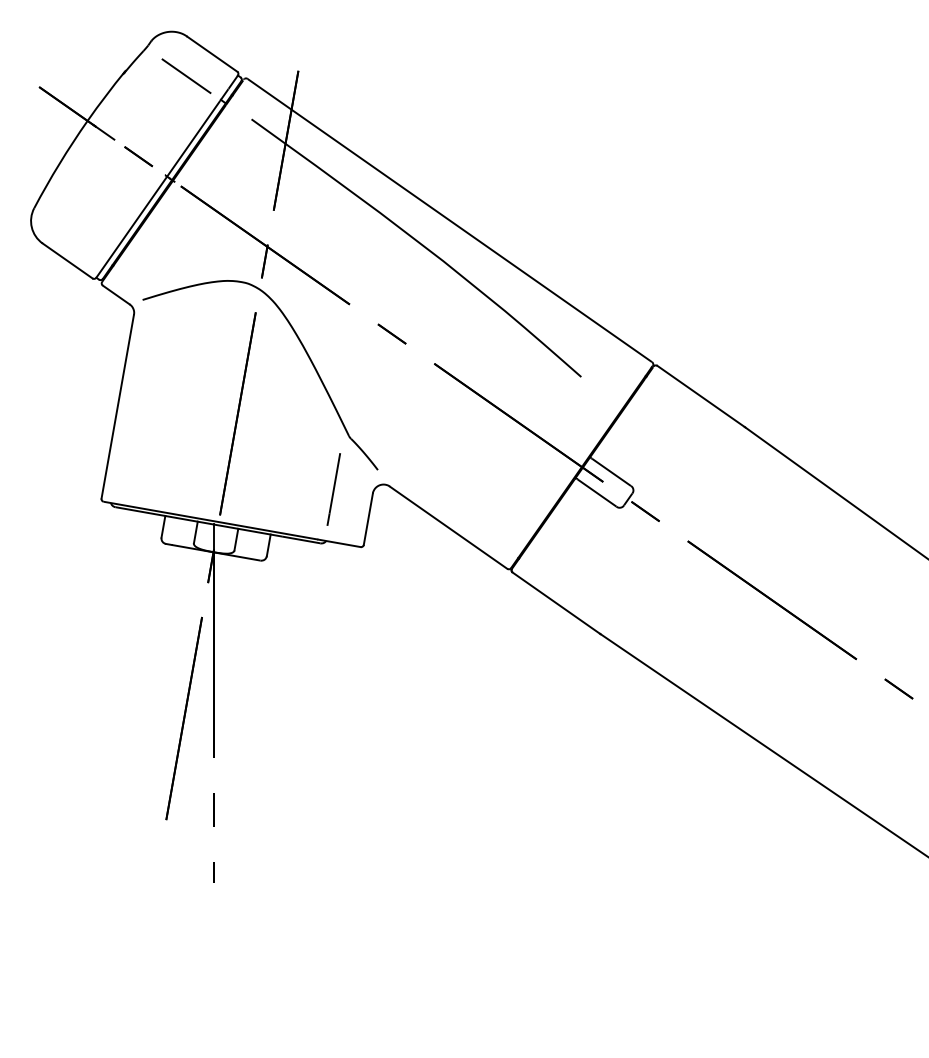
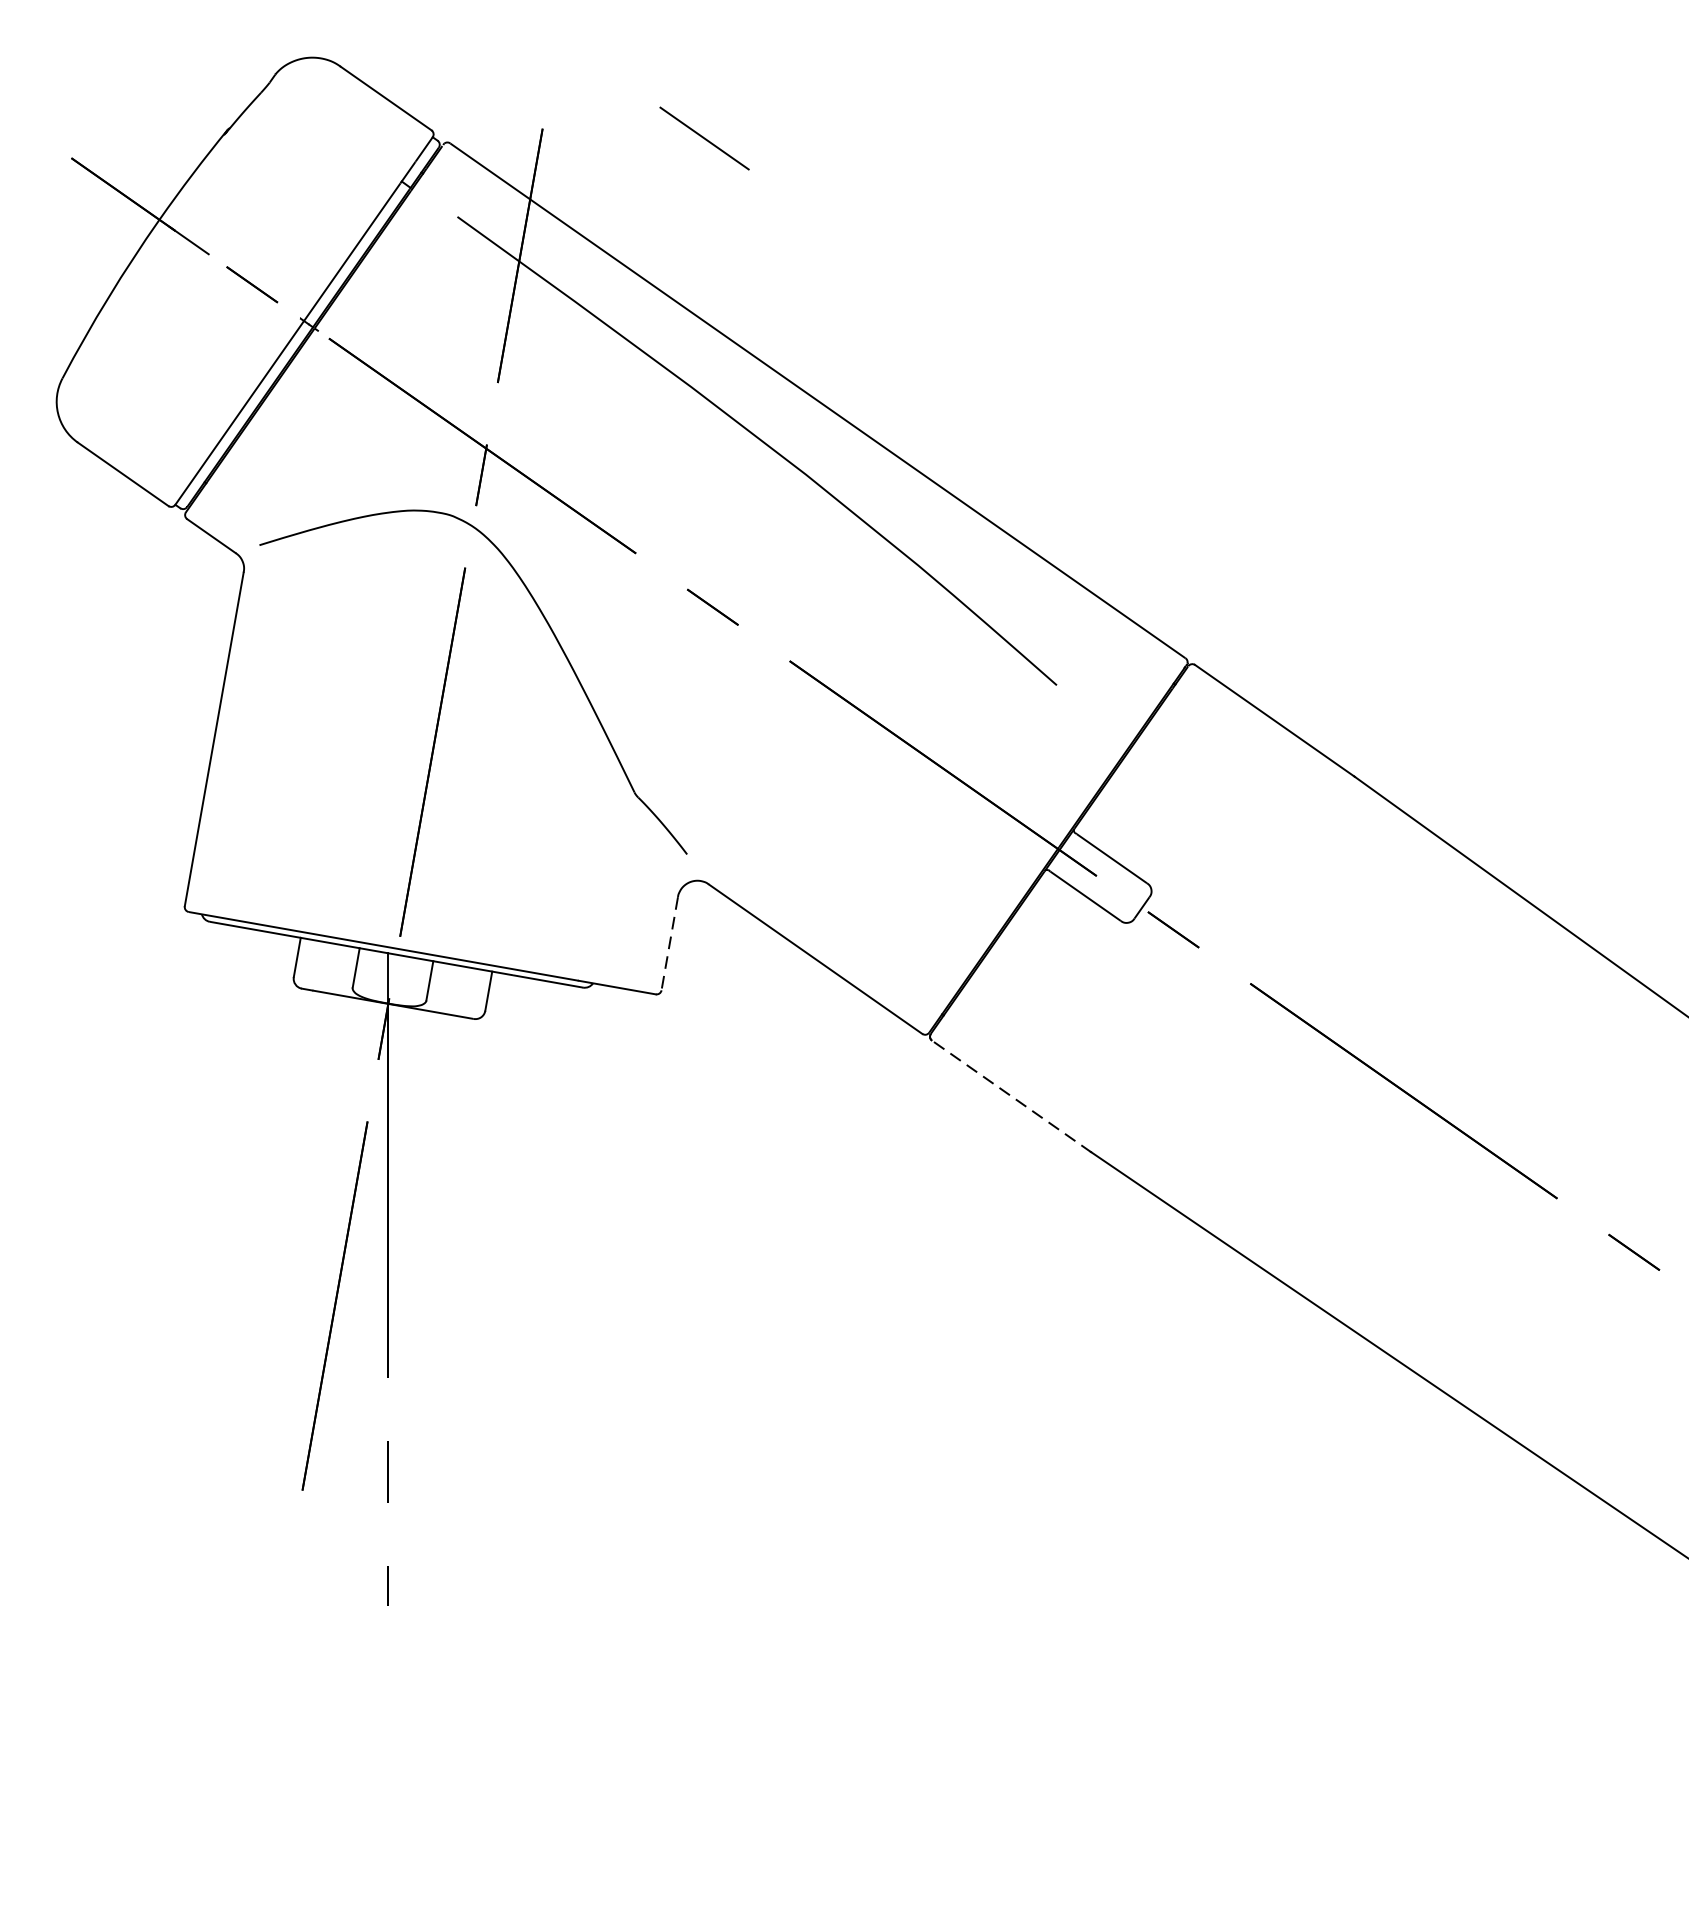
line: (186, 75) -> (704, 137), moved
line: (333, 489) -> (606, 889), removed
line: (368, 519) -> (670, 944), solid -> dashed
line: (556, 603) -> (1011, 1096), solid -> dashed

